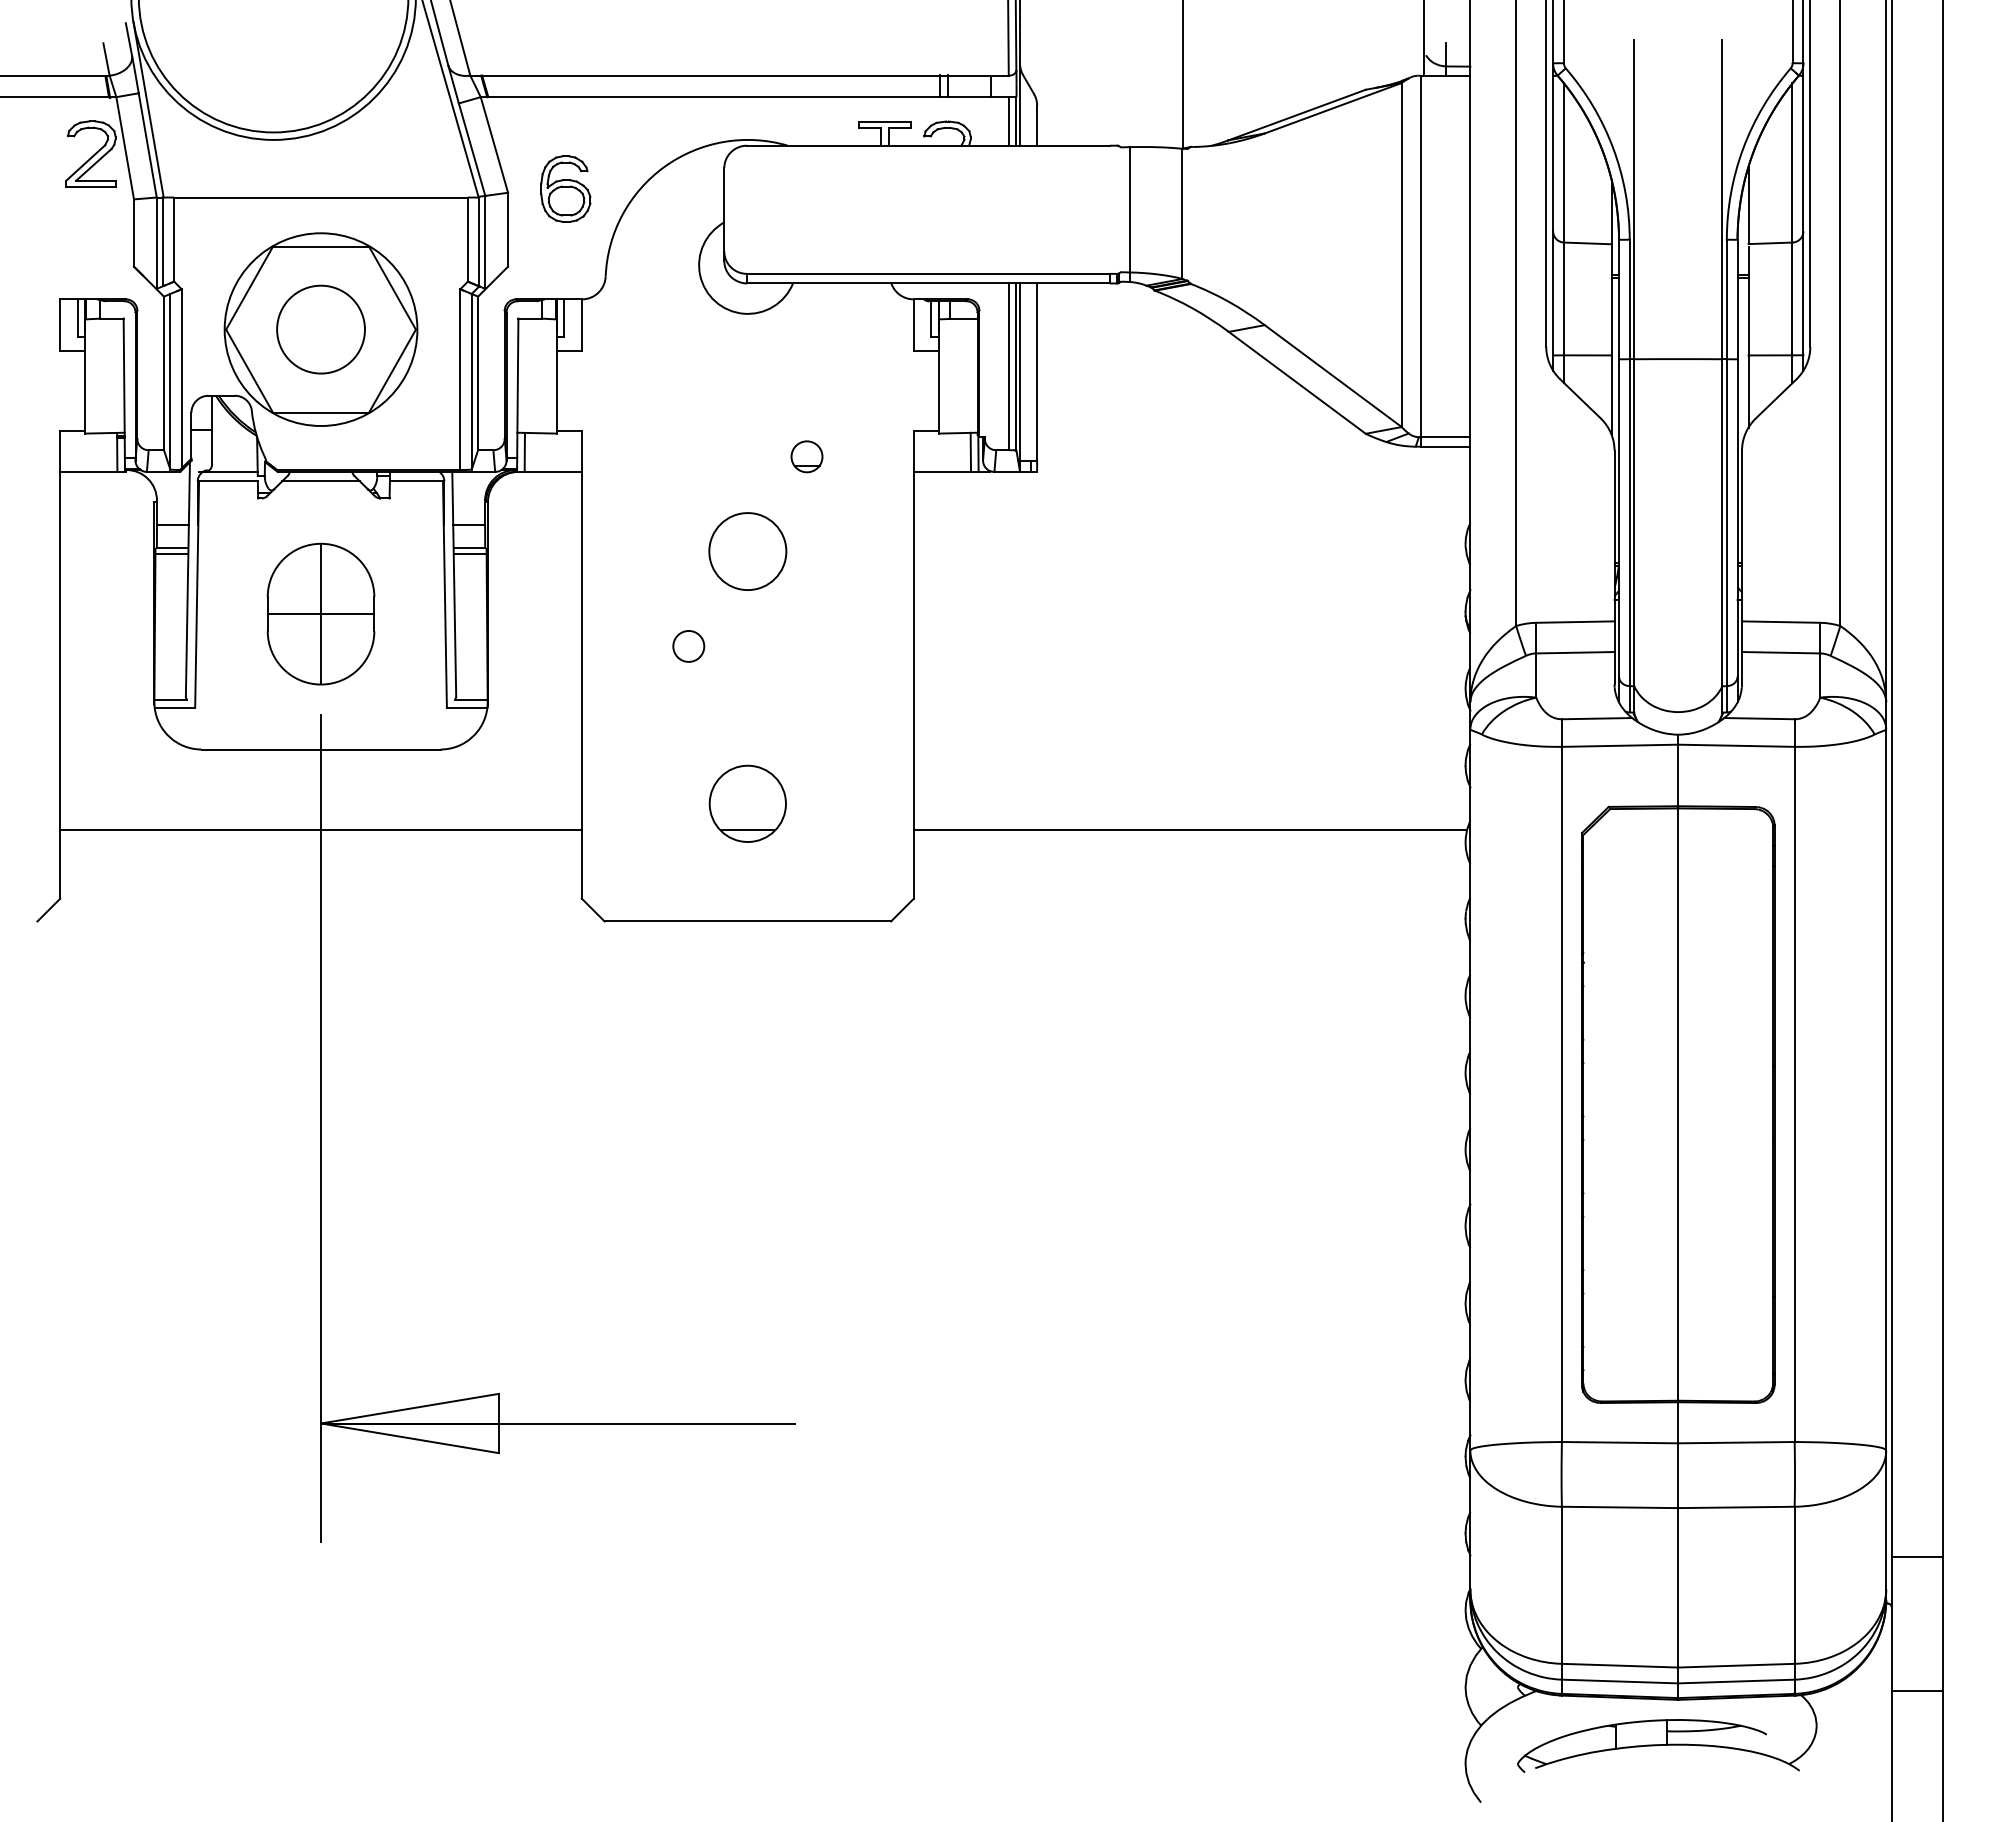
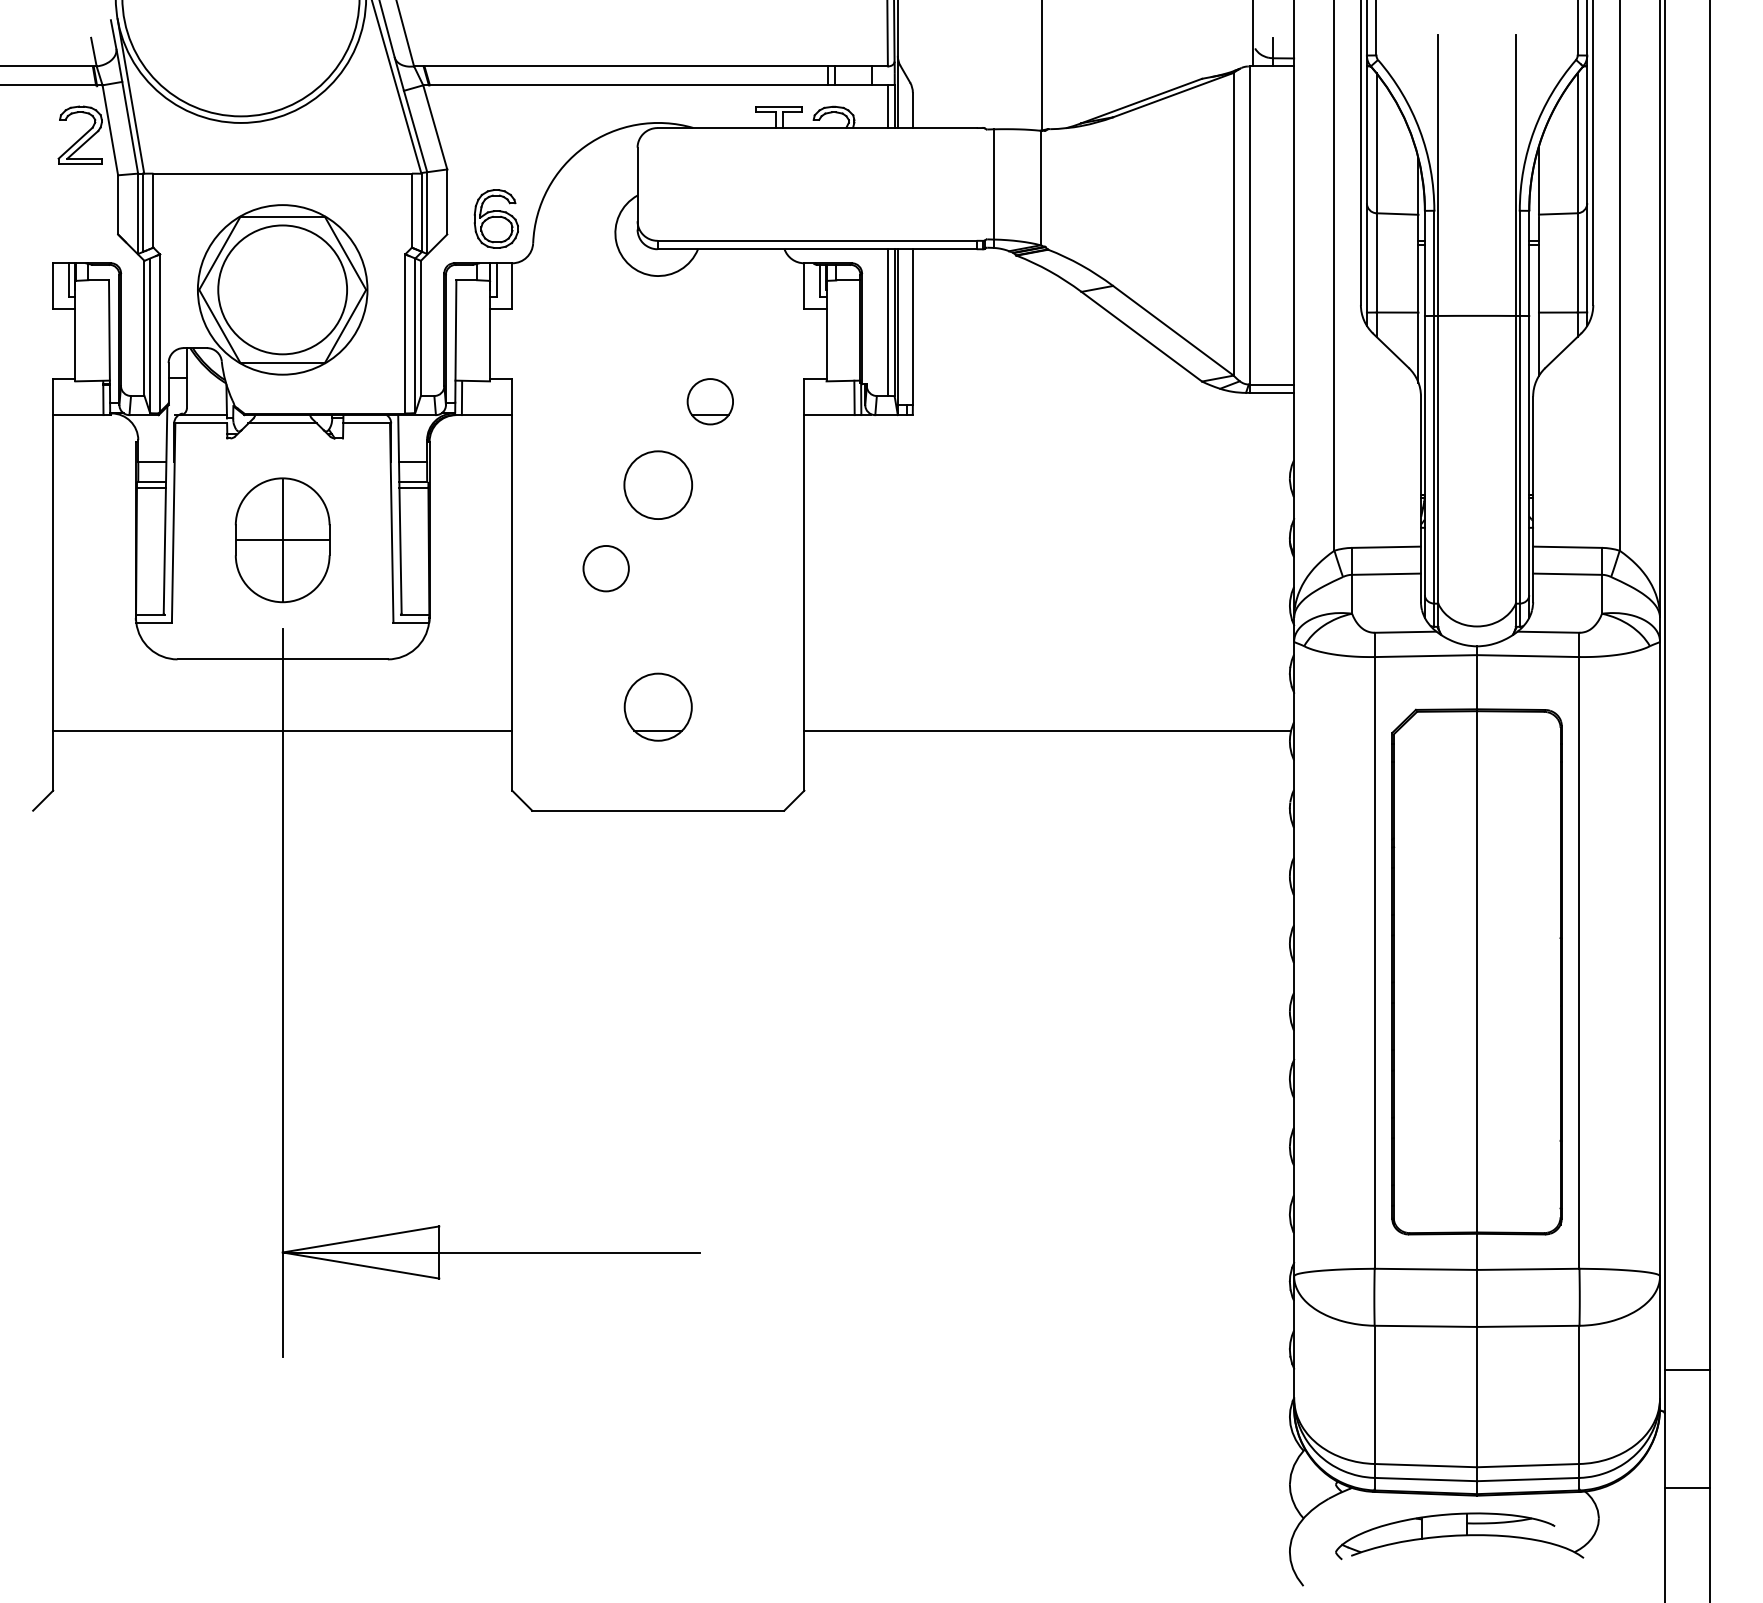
part: (565, 188) -> (496, 218), moved
circle: (320, 329) -> (282, 289), size x1.67
part: (806, 456) -> (709, 401), size x1.67
circle: (688, 646) -> (606, 568), size x1.67

